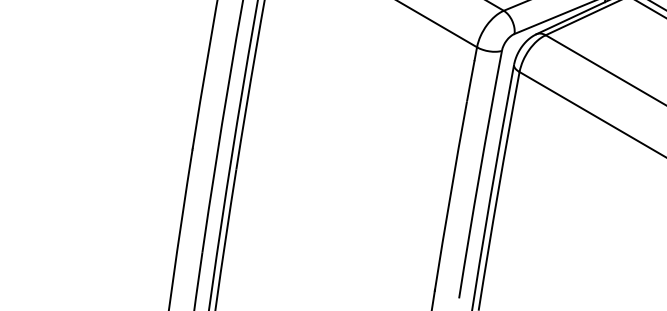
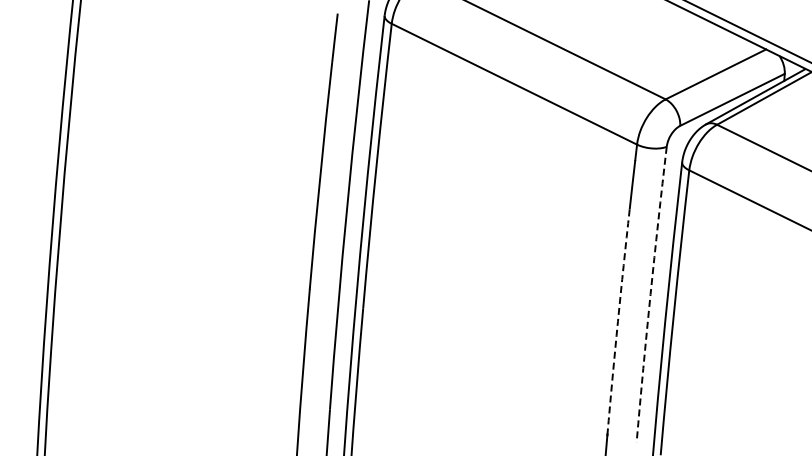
arc: (479, 174) -> (650, 294), solid -> dashed
arc: (450, 195) -> (617, 321), solid -> dashed

